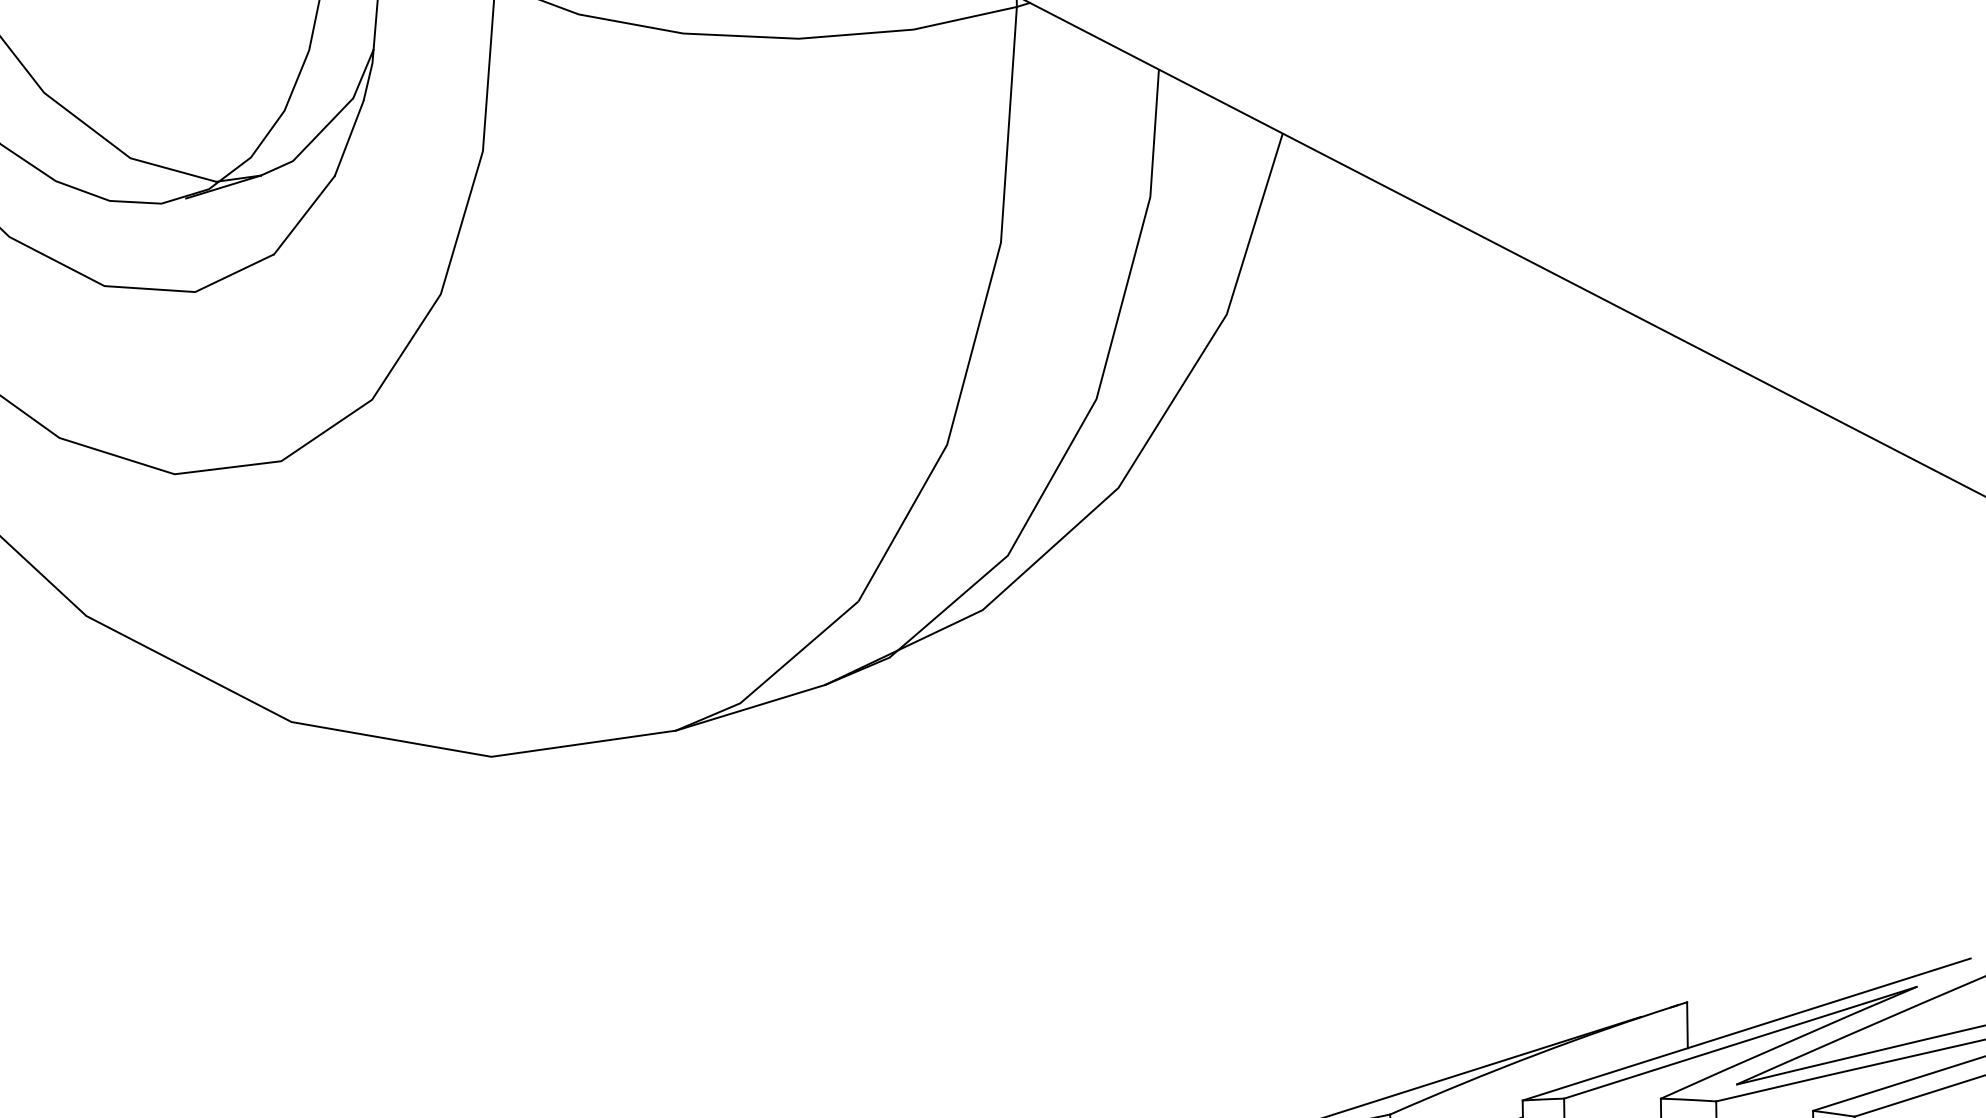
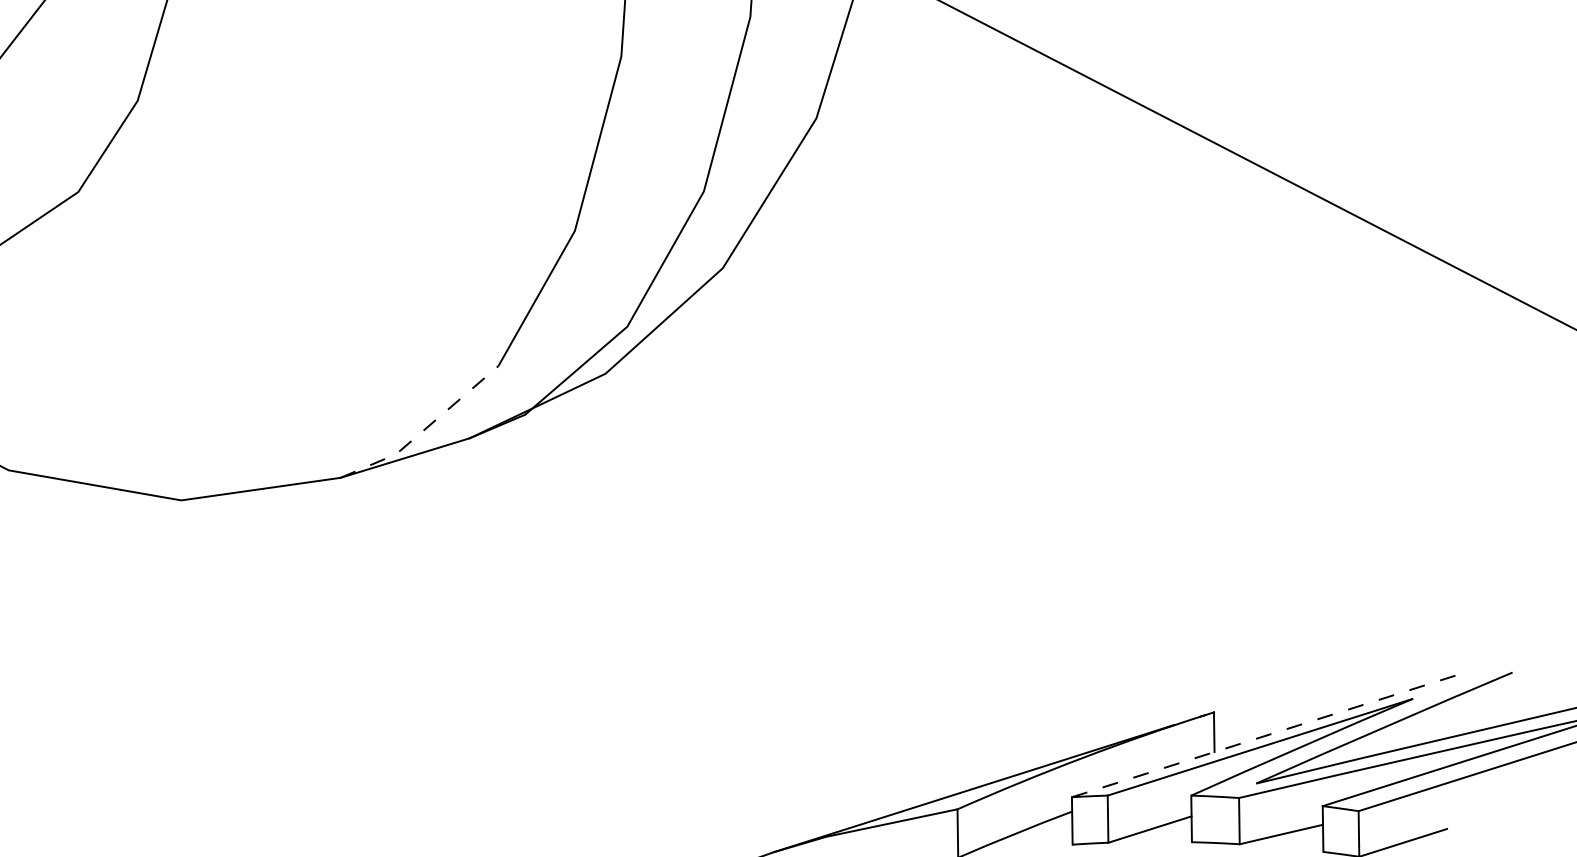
line: (772, 675) -> (424, 430), solid -> dashed
line: (1747, 1029) -> (1266, 735), solid -> dashed

